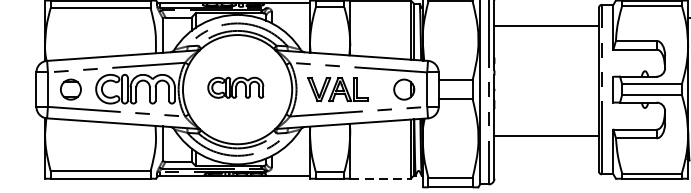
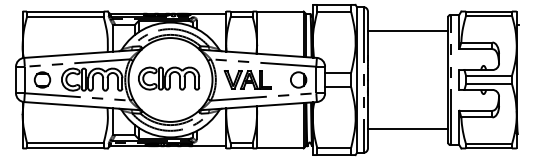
part: (236, 87) -> (169, 78), size x1.43
line: (545, 135) -> (407, 128), moved
line: (380, 178) -> (280, 148), dashed -> solid

